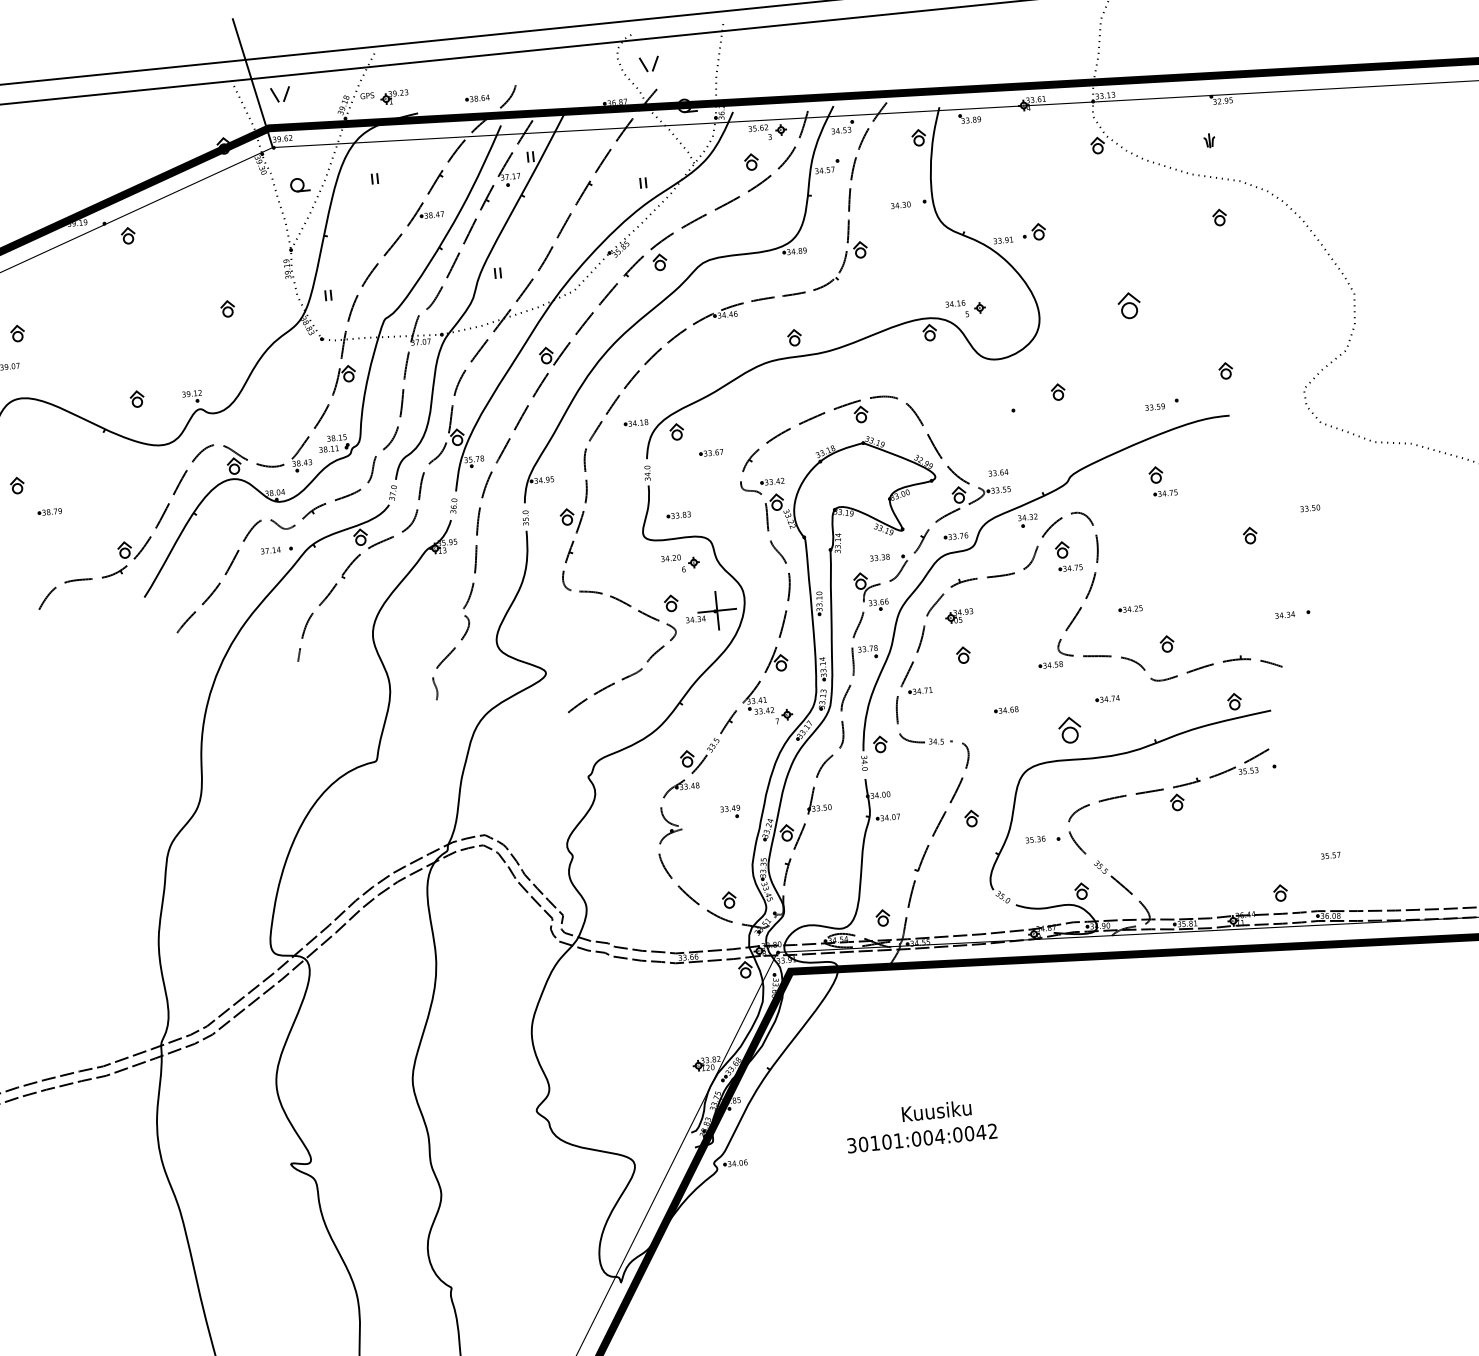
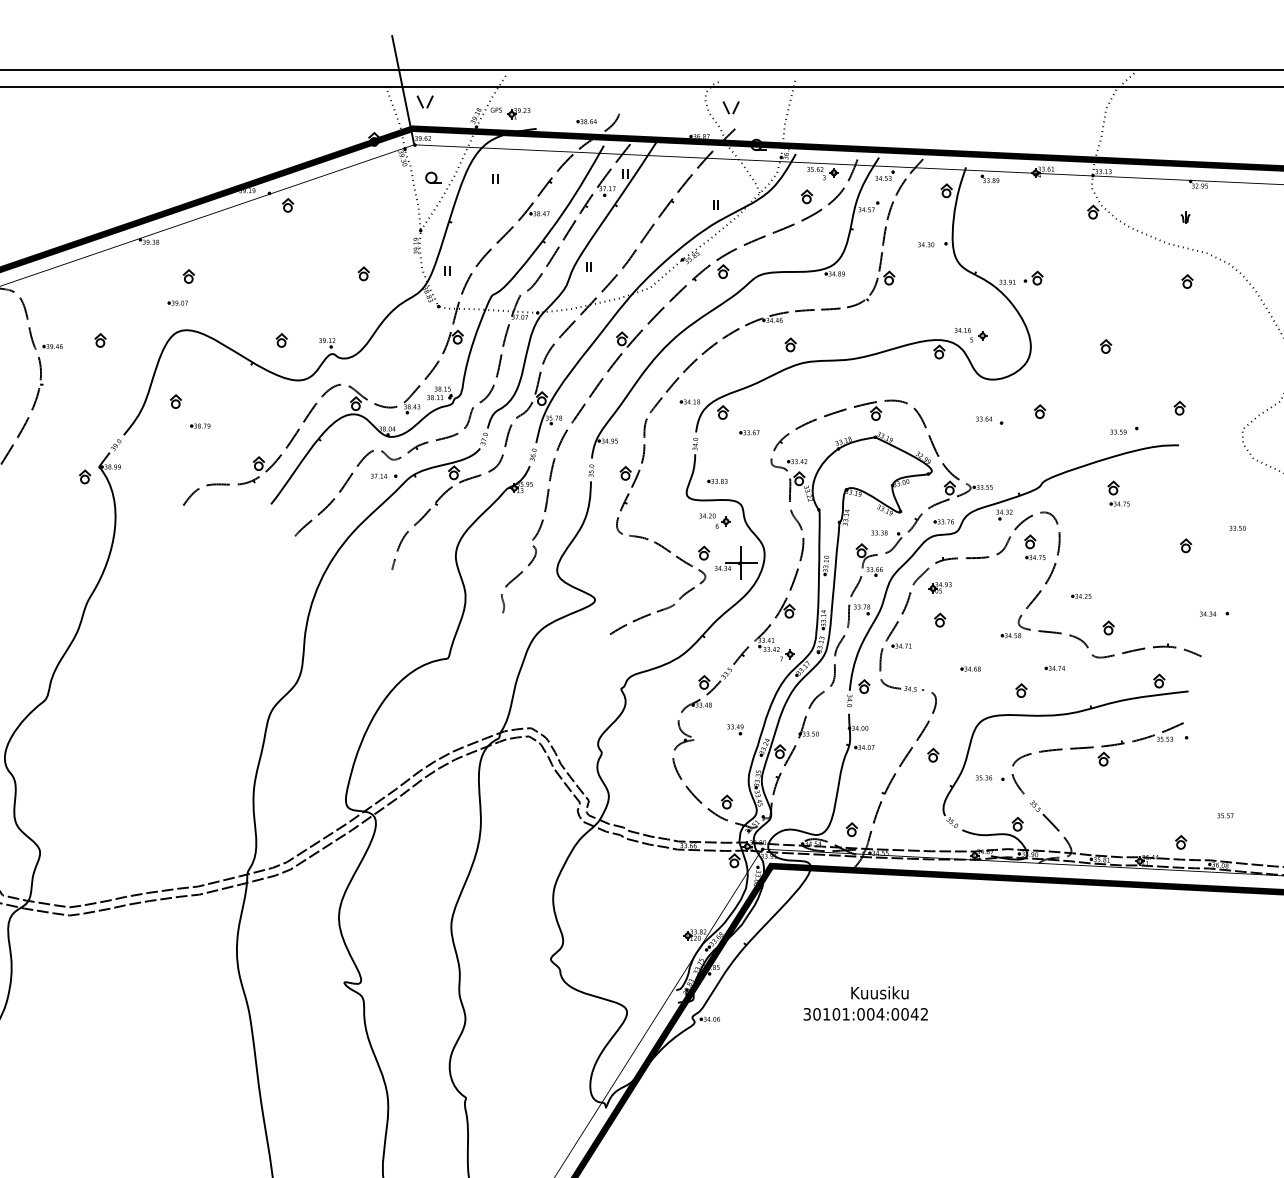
part: (1130, 305) -> (1106, 346), size x0.62
part: (794, 337) -> (790, 344), moved
text: (998, 472) -> (984, 418), moved
part: (1070, 729) -> (1021, 690), size x0.62

